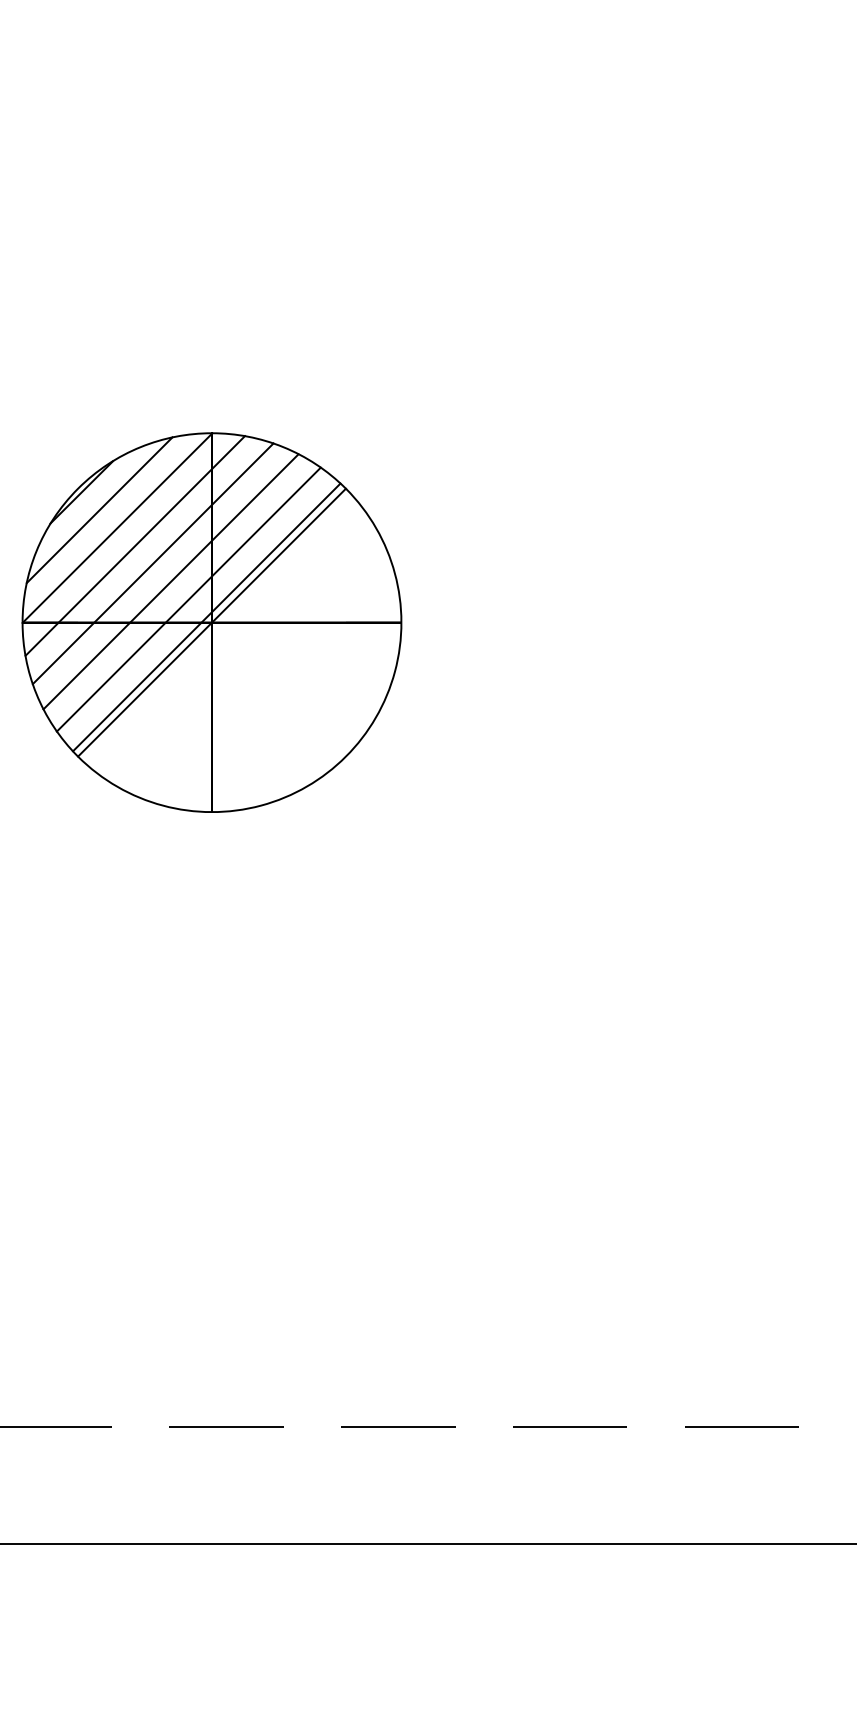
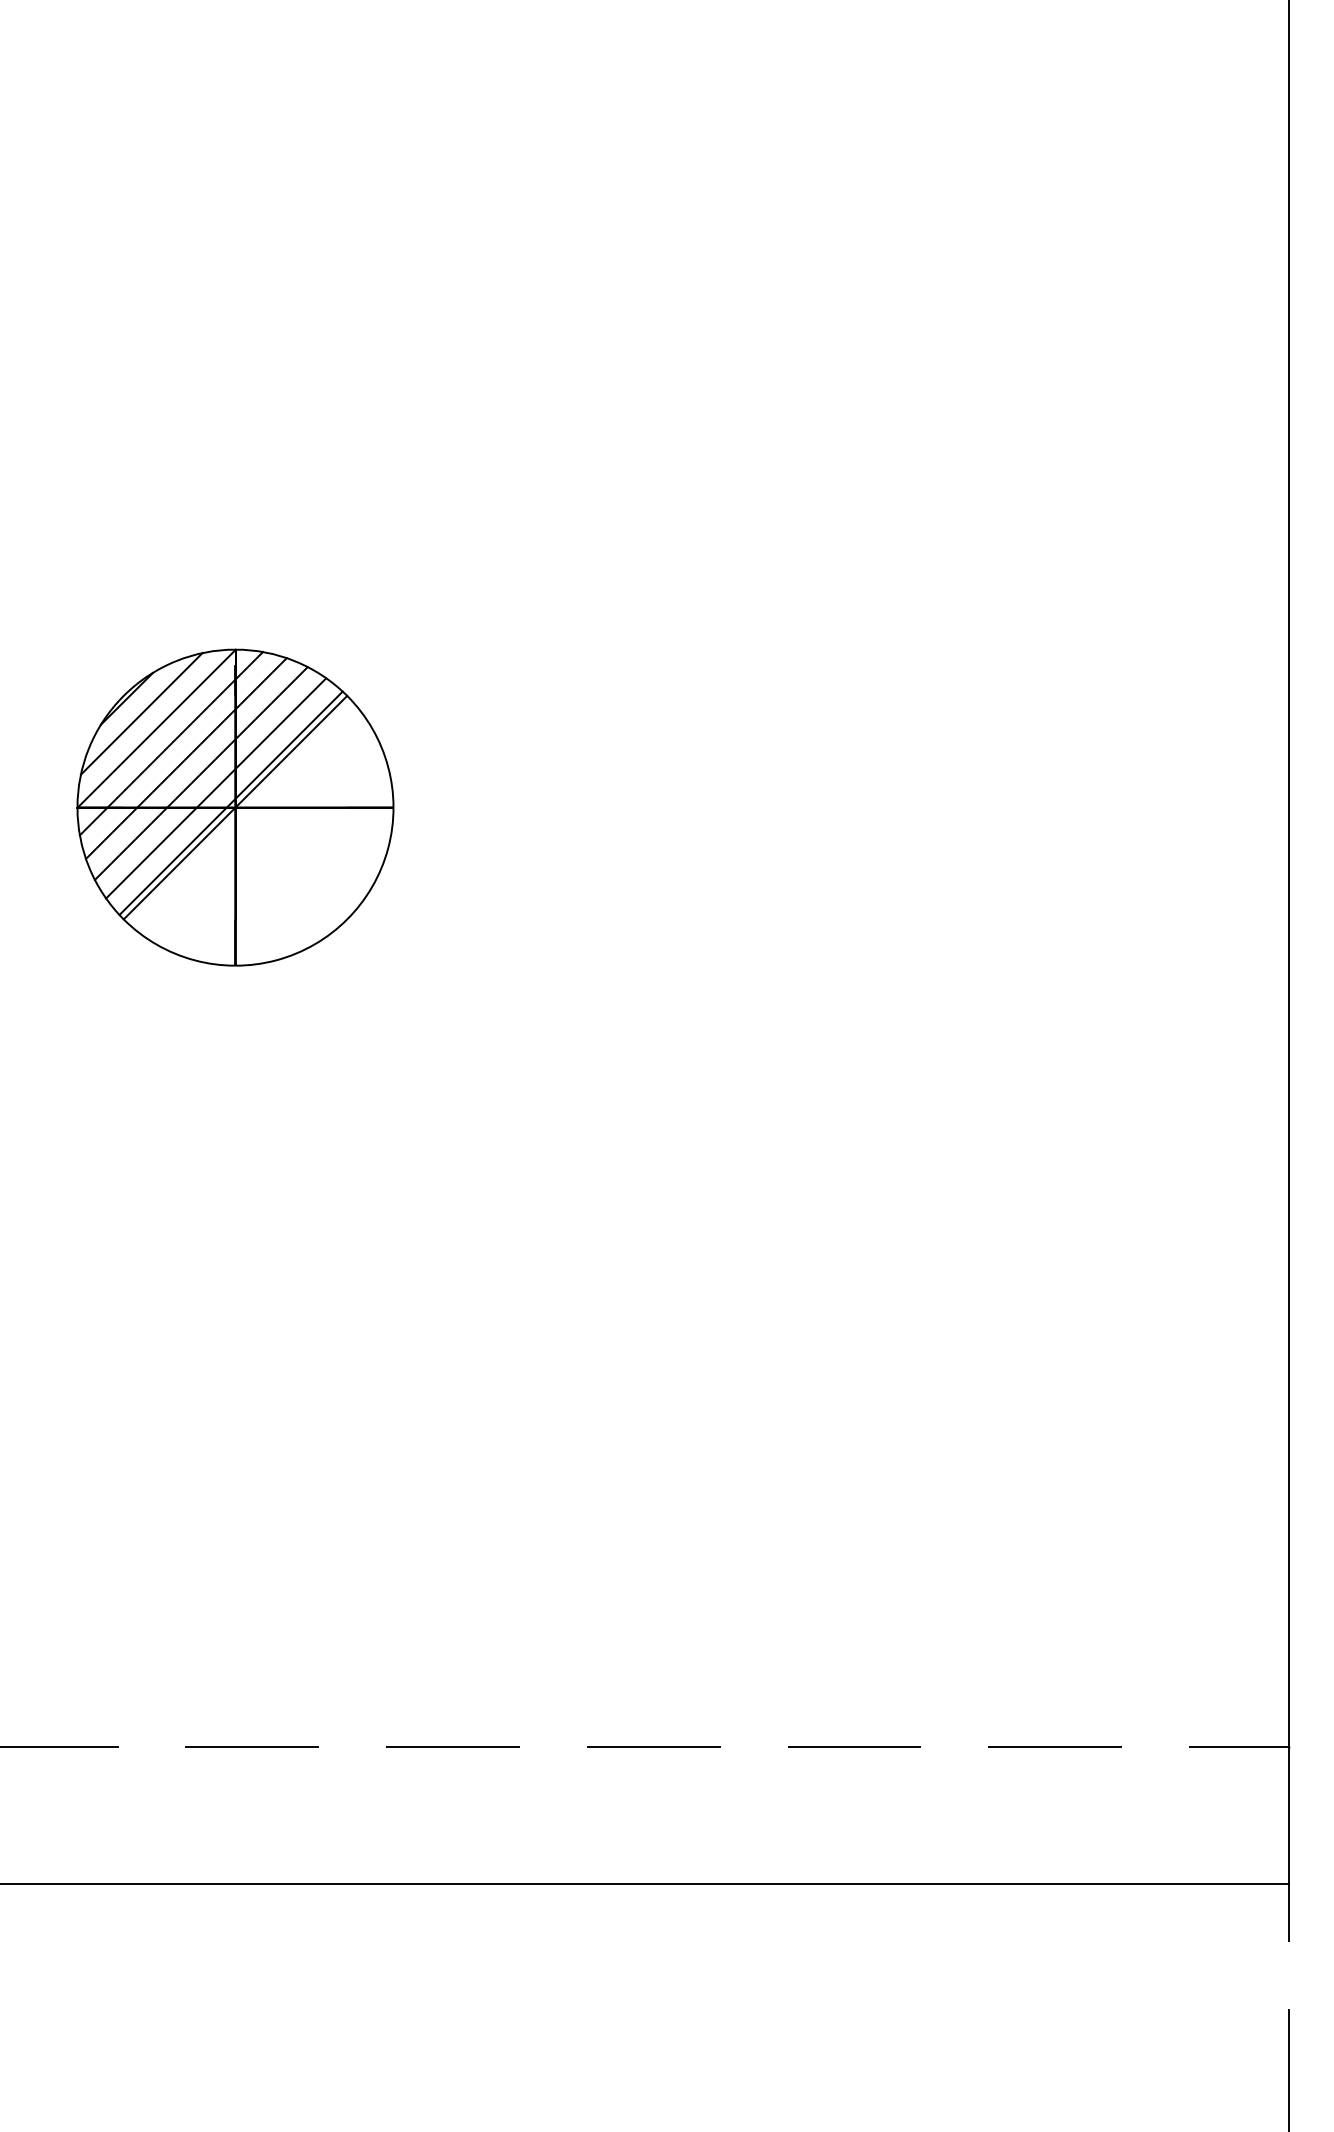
part: (212, 622) -> (235, 807), size x0.71

